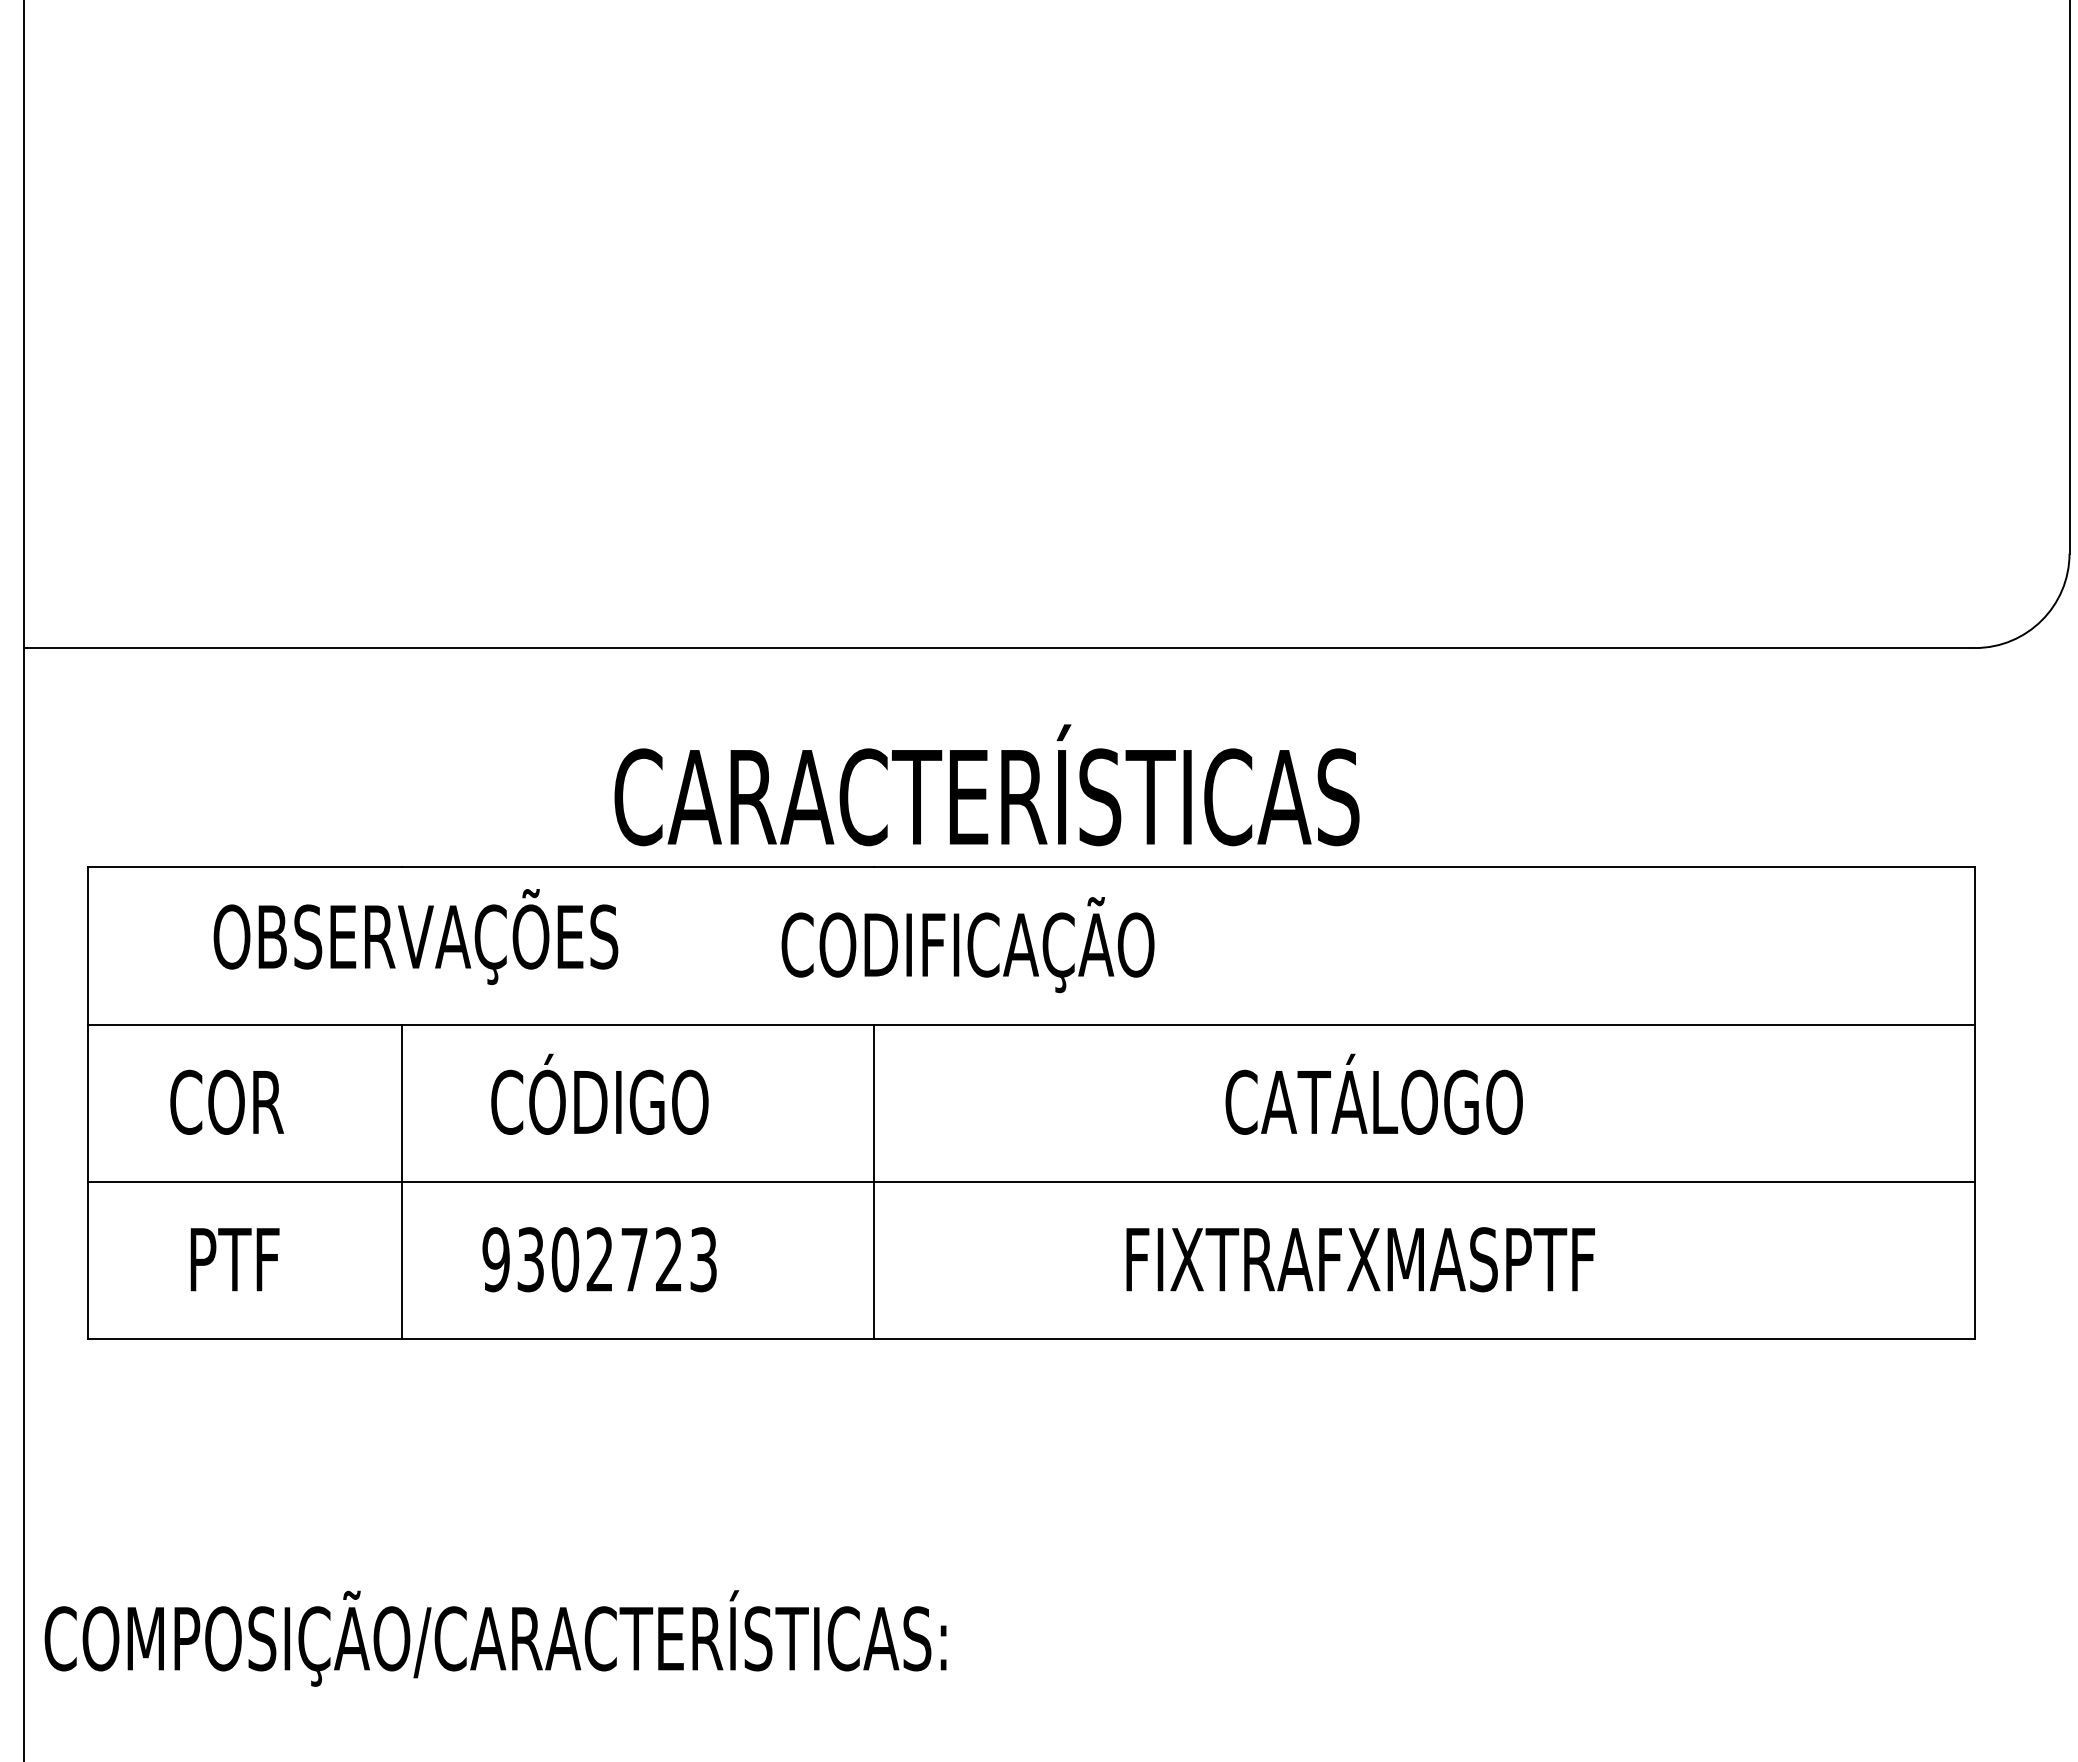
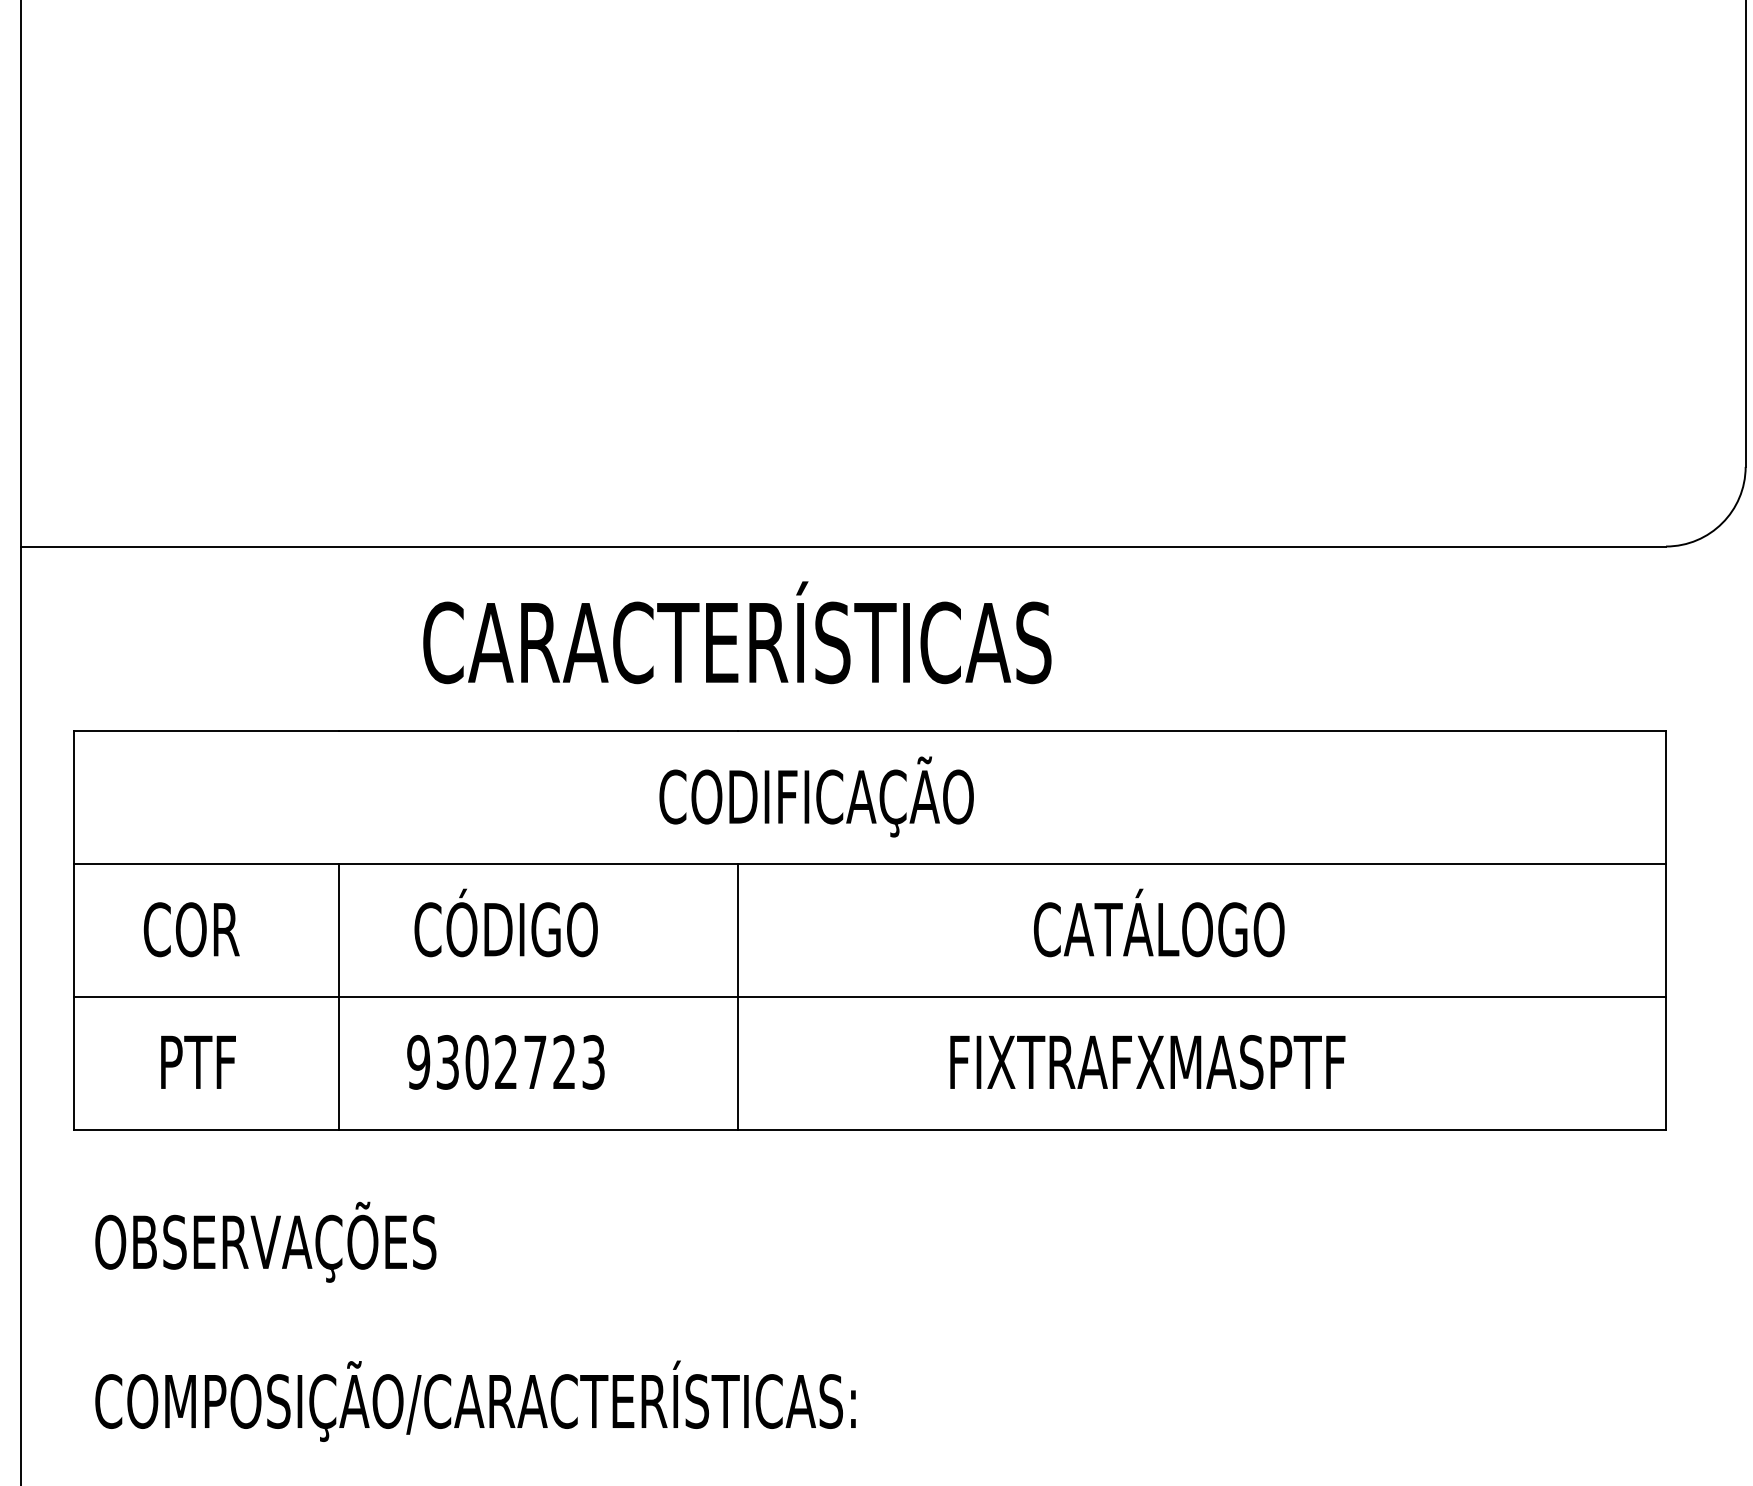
text: (986, 785) -> (736, 632), moved
text: (415, 936) -> (265, 1241), moved
text: (495, 1638) -> (475, 1401), moved

